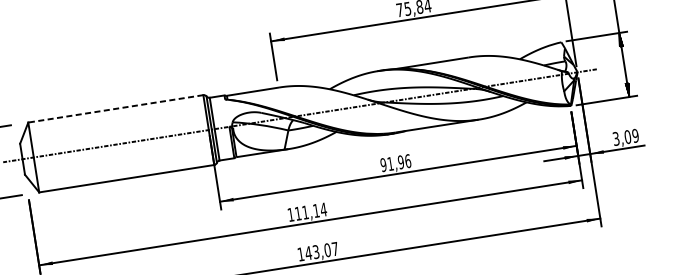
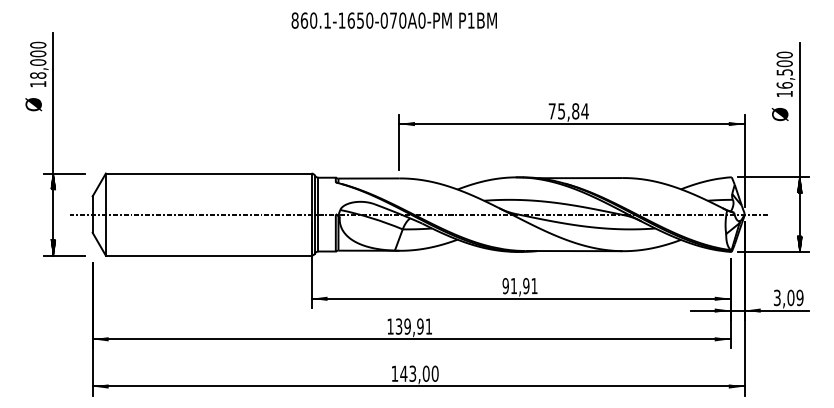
line: (115, 108) -> (208, 173), dashed -> solid
text: (407, 160) -> (534, 285), 91,96 -> 91,91
text: (310, 211) -> (413, 326), 111,14 -> 139,91
text: (334, 248) -> (434, 373), 143,07 -> 143,00

